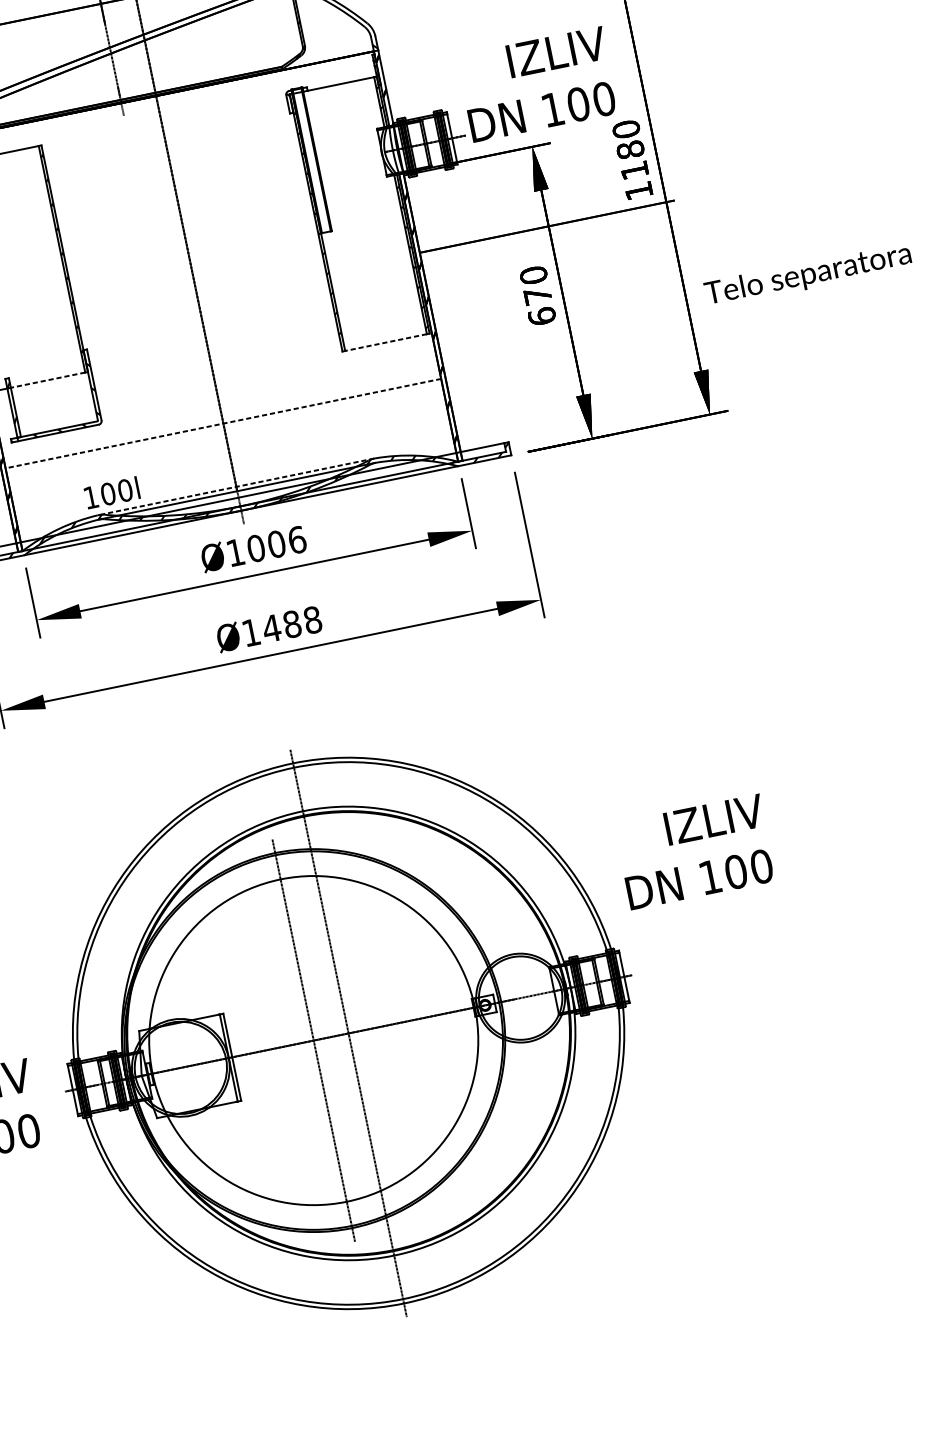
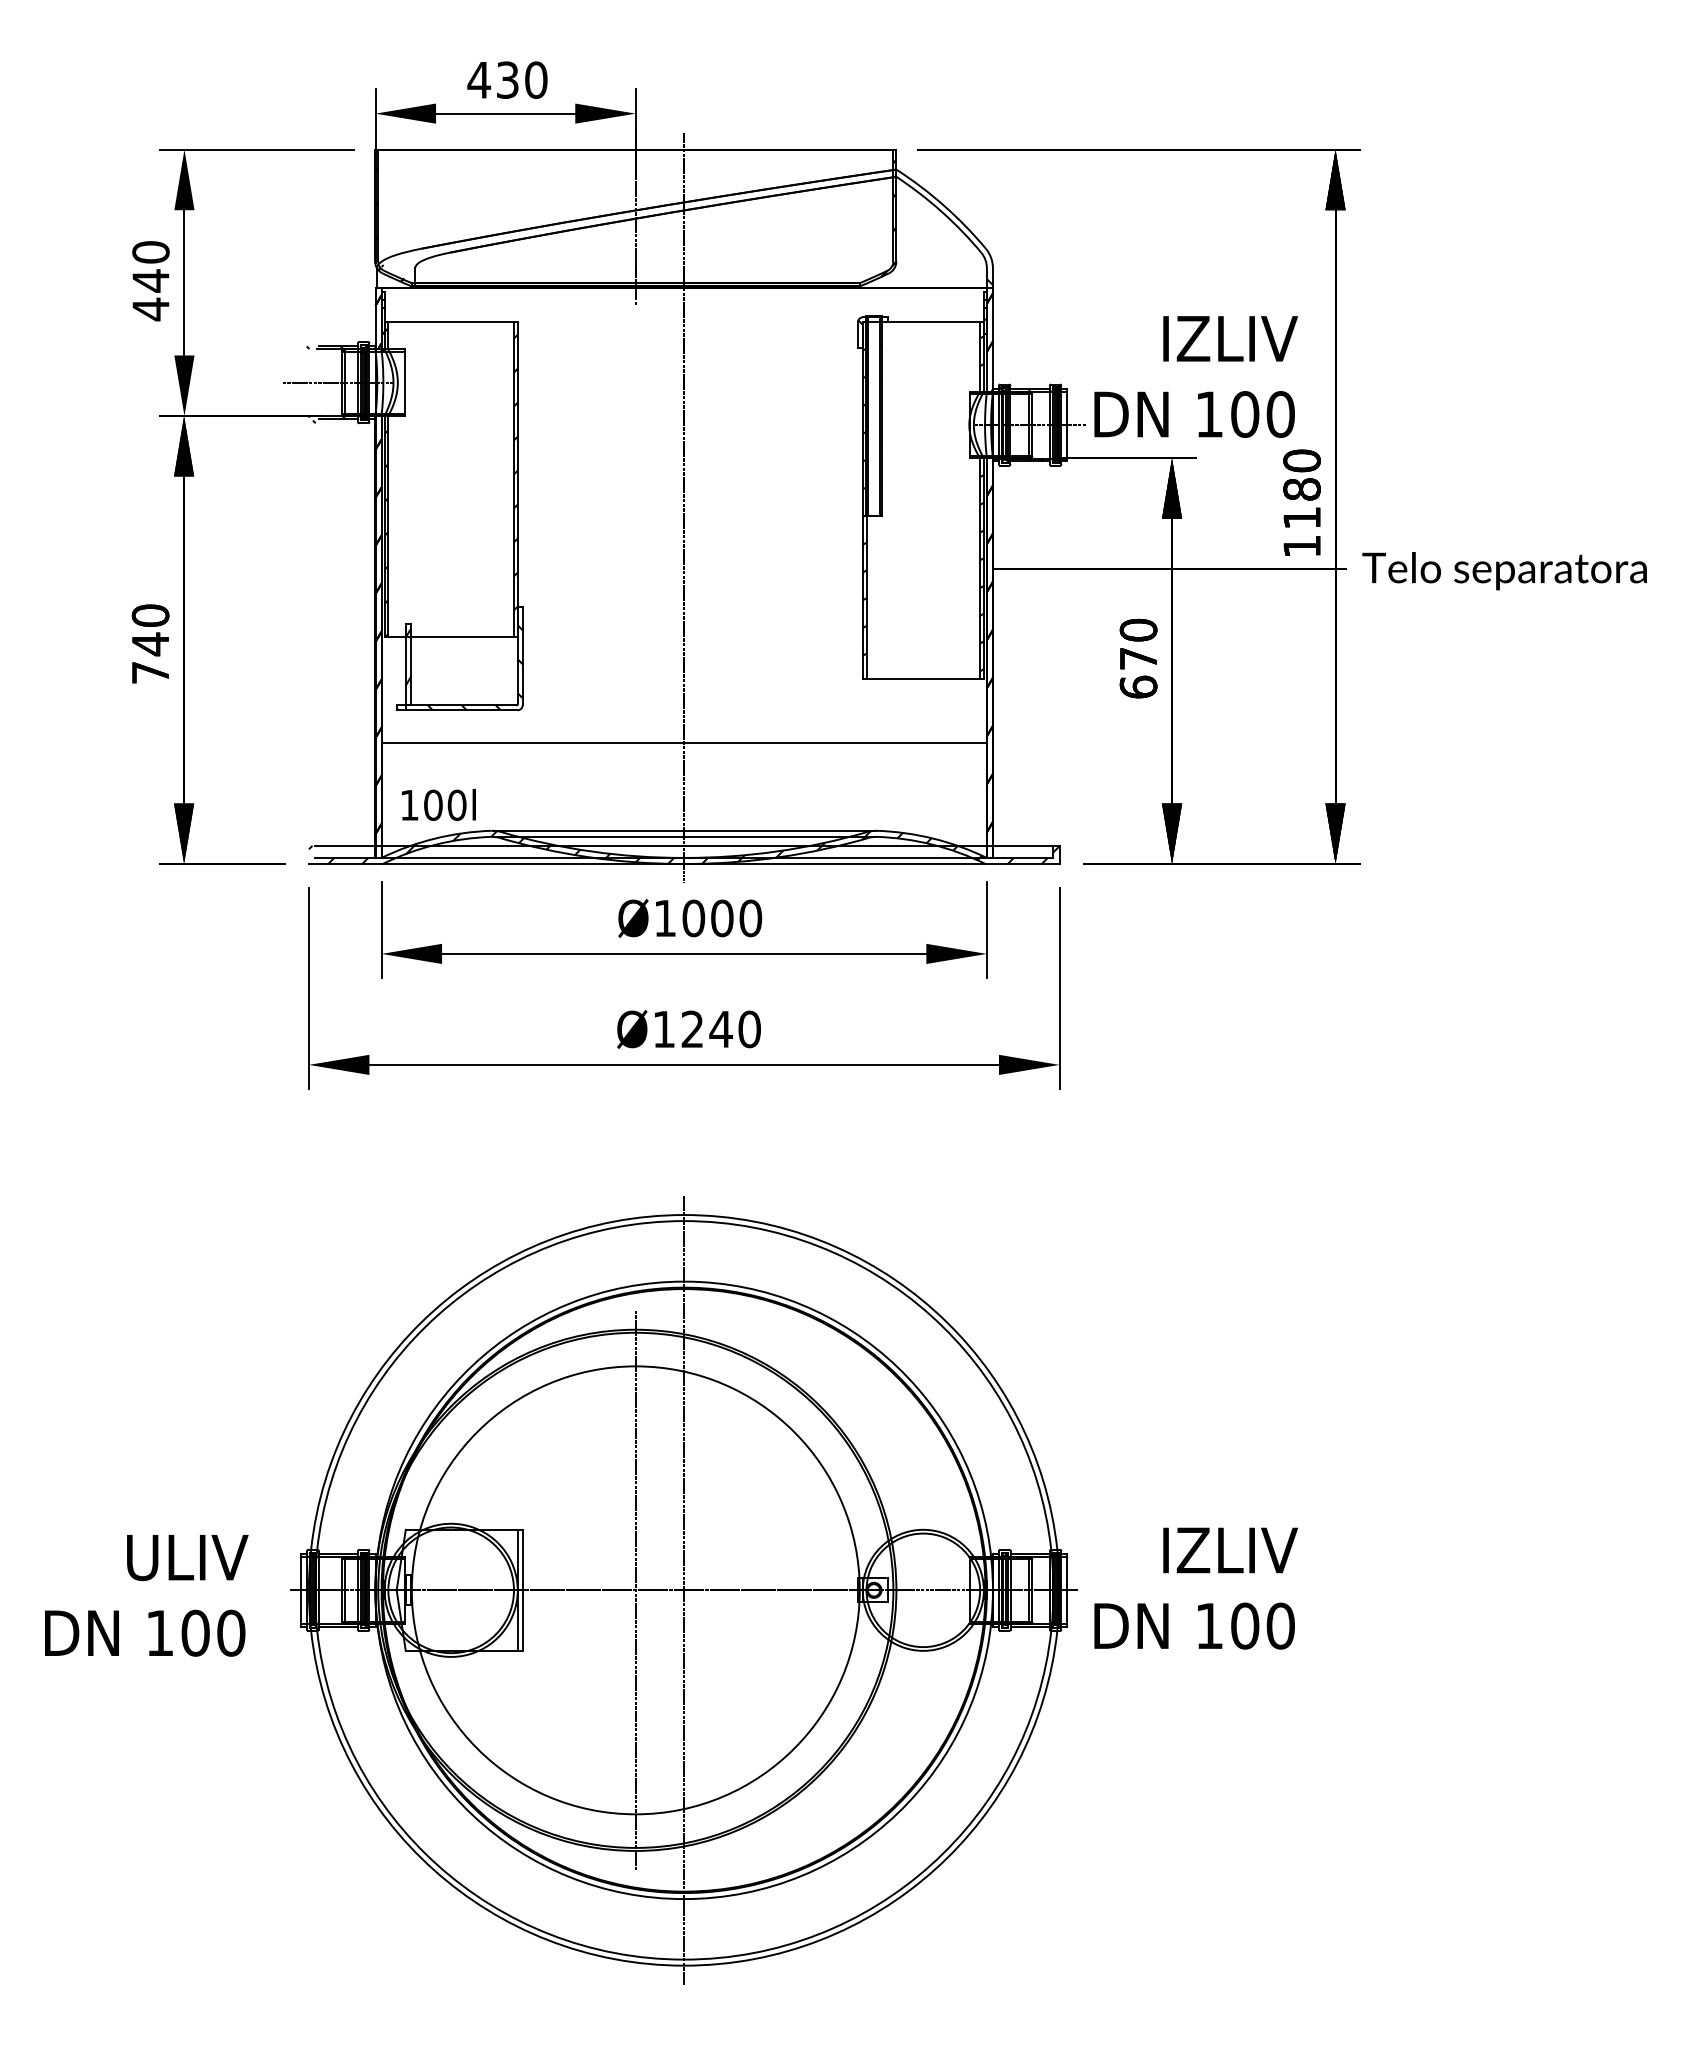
text: (808, 275) -> (1504, 571), moved
line: (386, 342) -> (923, 679), dashed -> solid
line: (48, 379) -> (462, 636), dashed -> solid
line: (223, 423) -> (684, 742), dashed -> solid
line: (236, 486) -> (684, 830), dashed -> solid
text: (111, 492) -> (438, 804), moved
text: (297, 540) -> (750, 918), Ø1006 -> Ø1000
text: (291, 624) -> (720, 1029), Ø1488 -> Ø1240
text: (694, 852) -> (1195, 1588), moved

